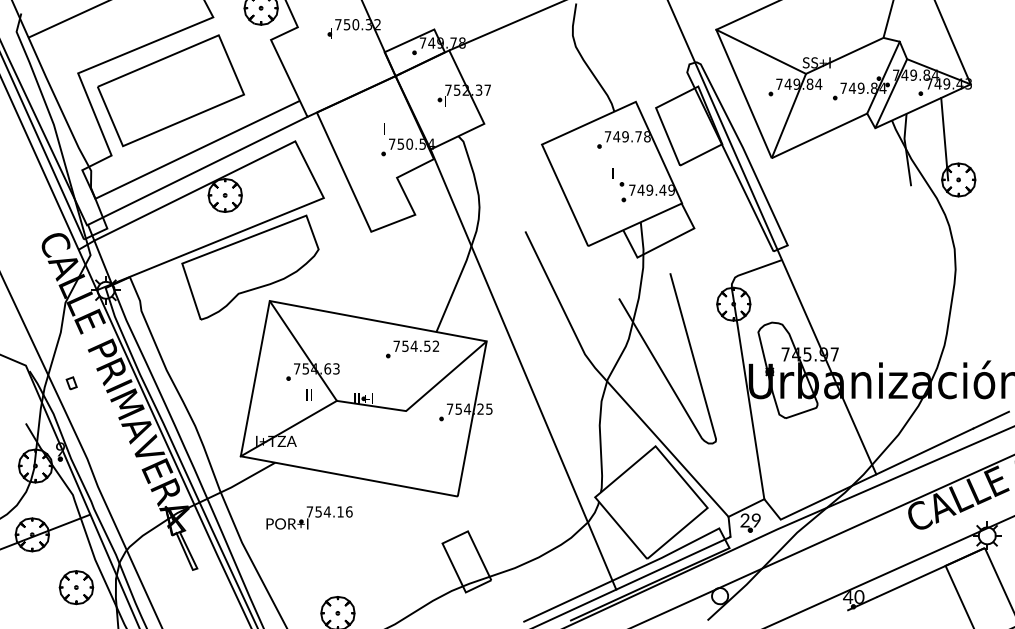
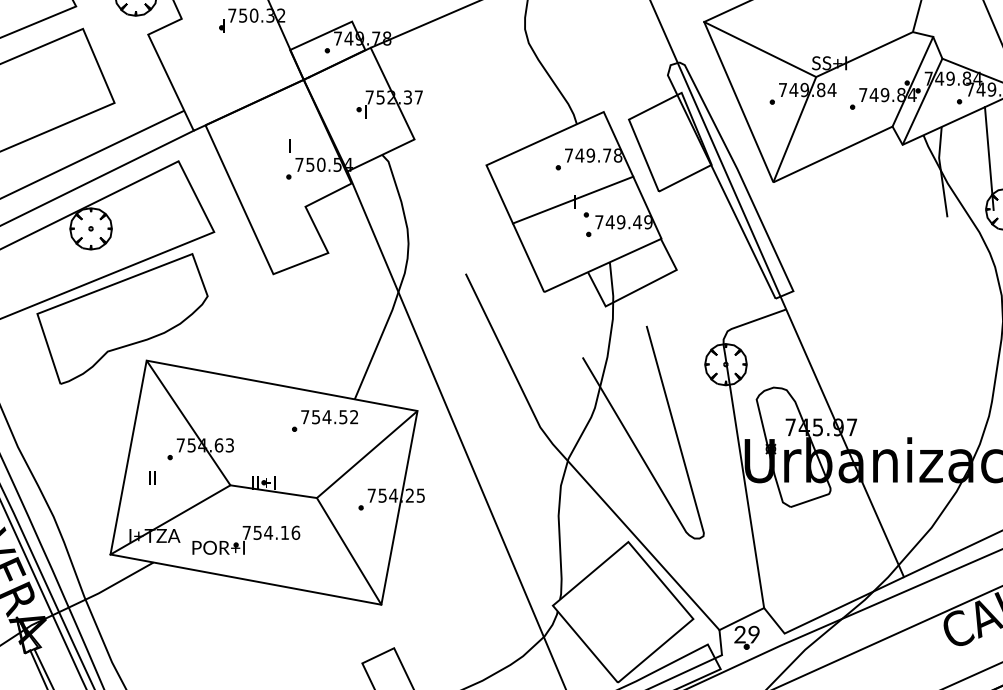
line: (611, 172) -> (573, 200), added
text: (308, 394) -> (151, 477), moved
line: (431, 453) -> (348, 551), added
part: (309, 517) -> (246, 539), moved

